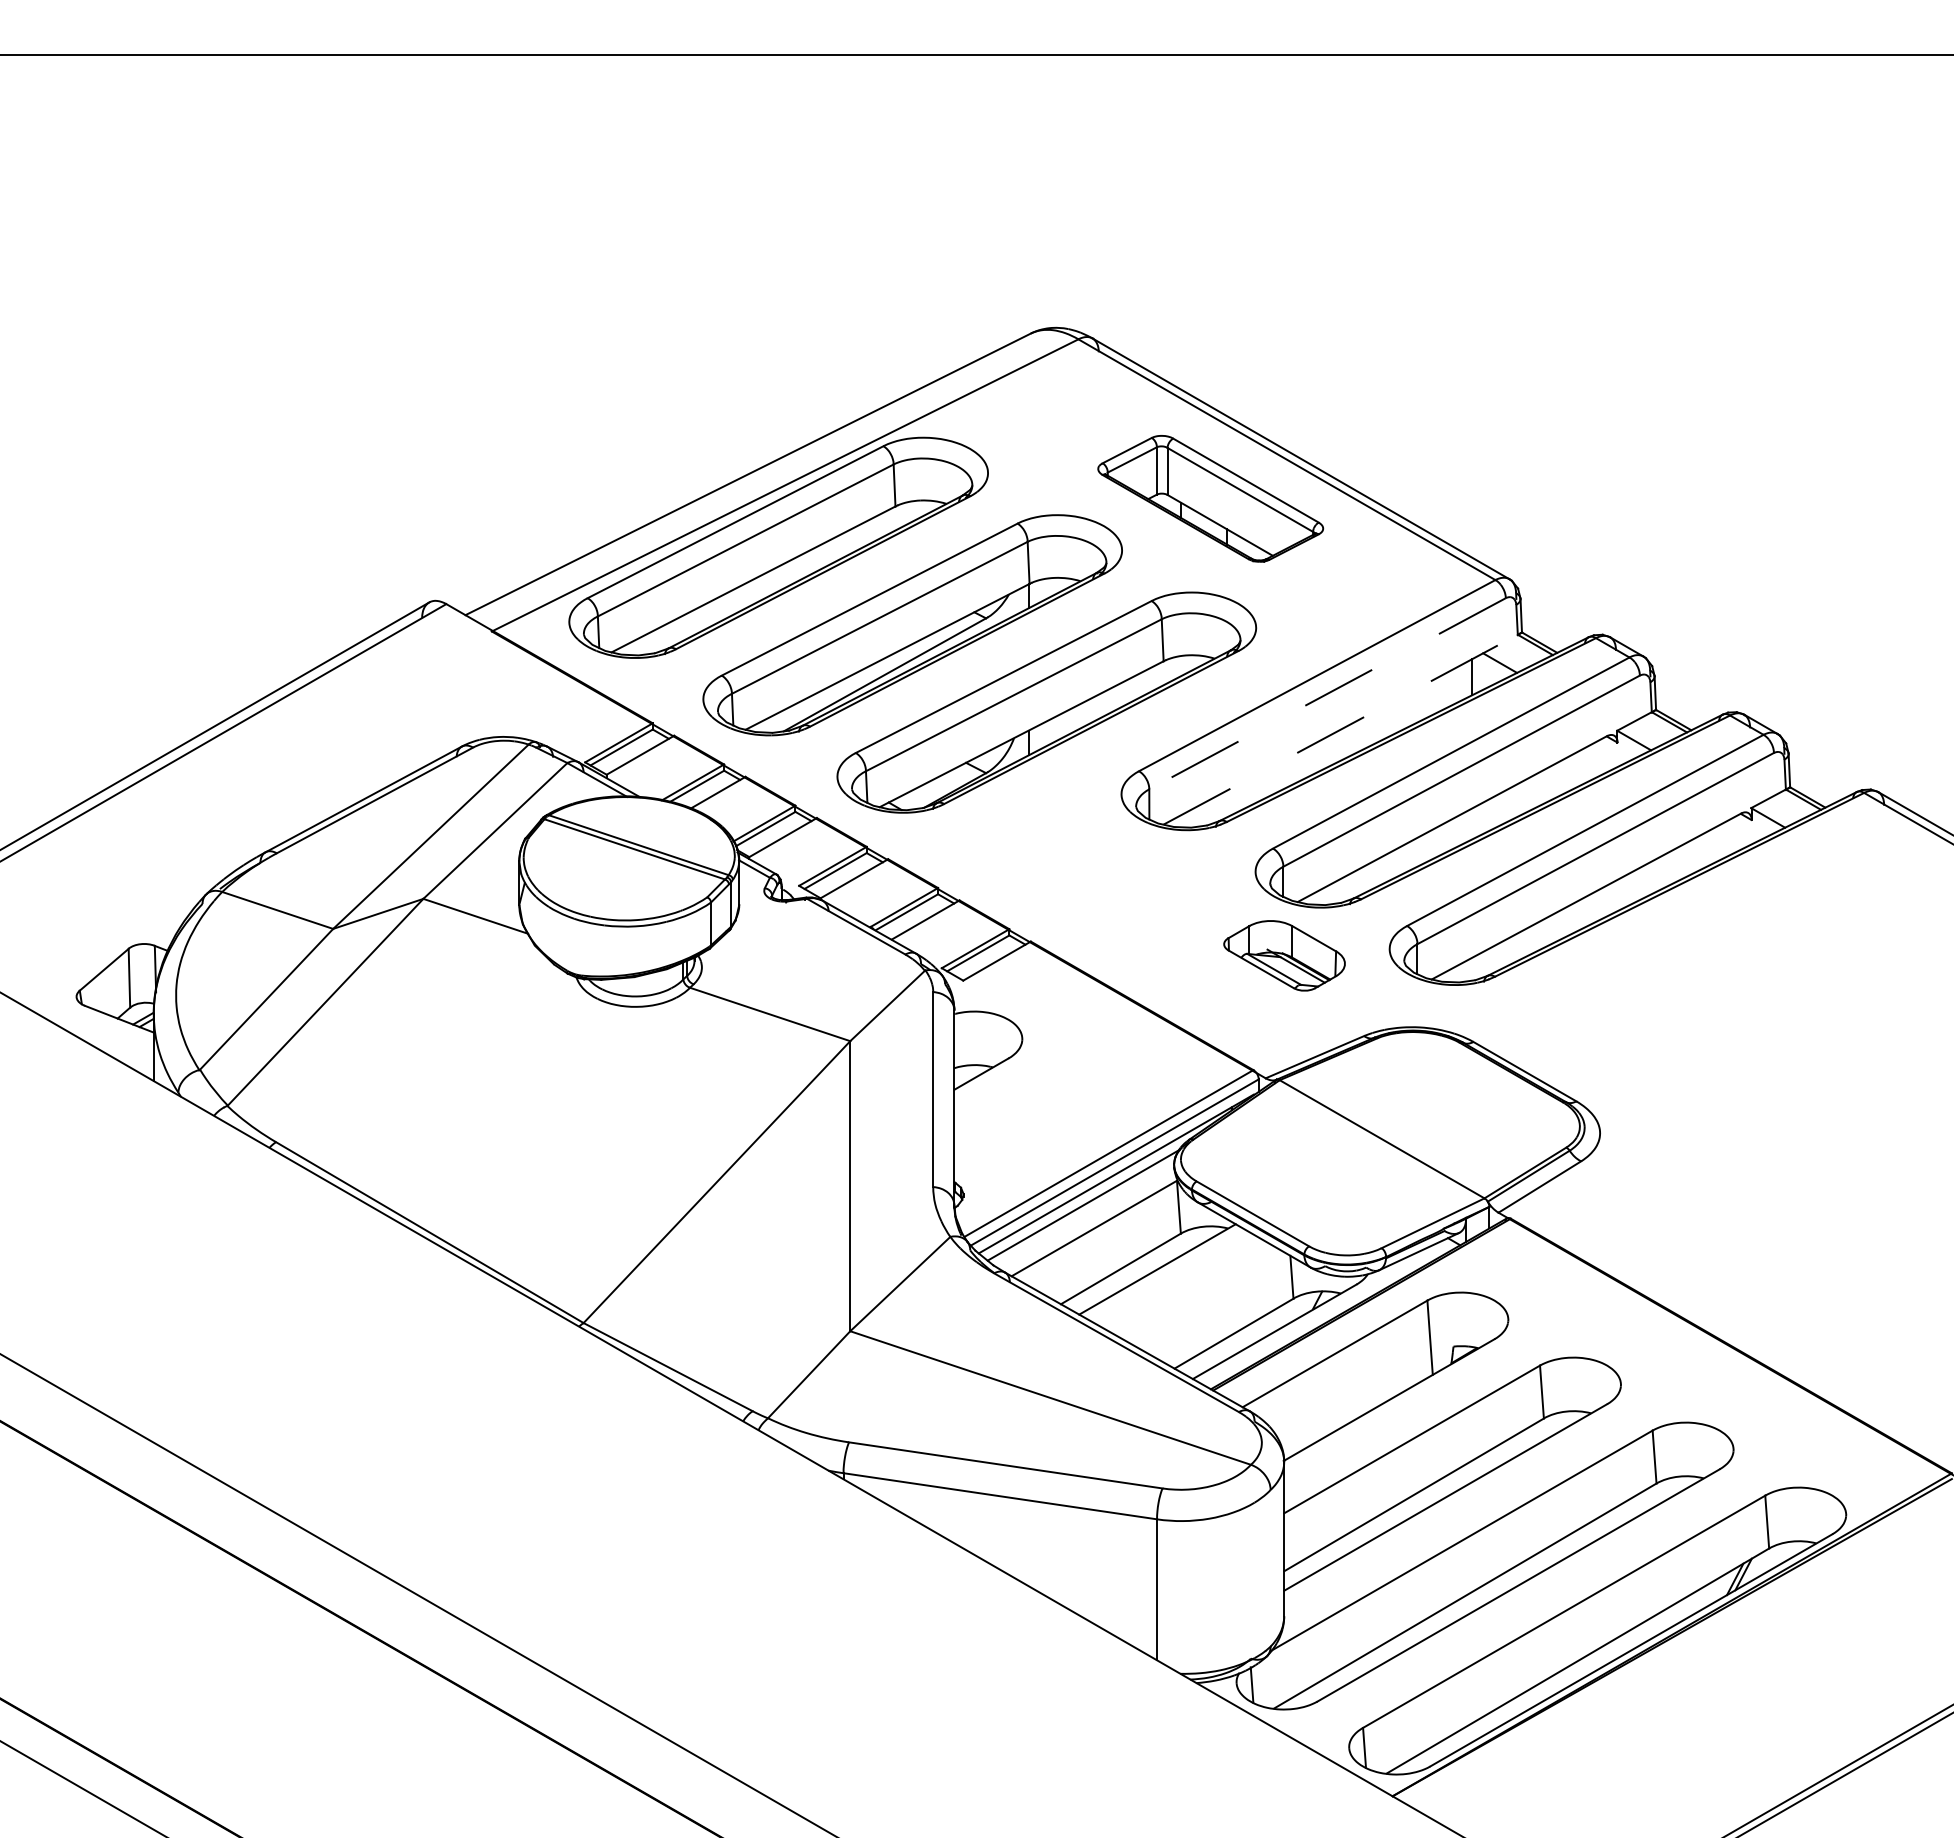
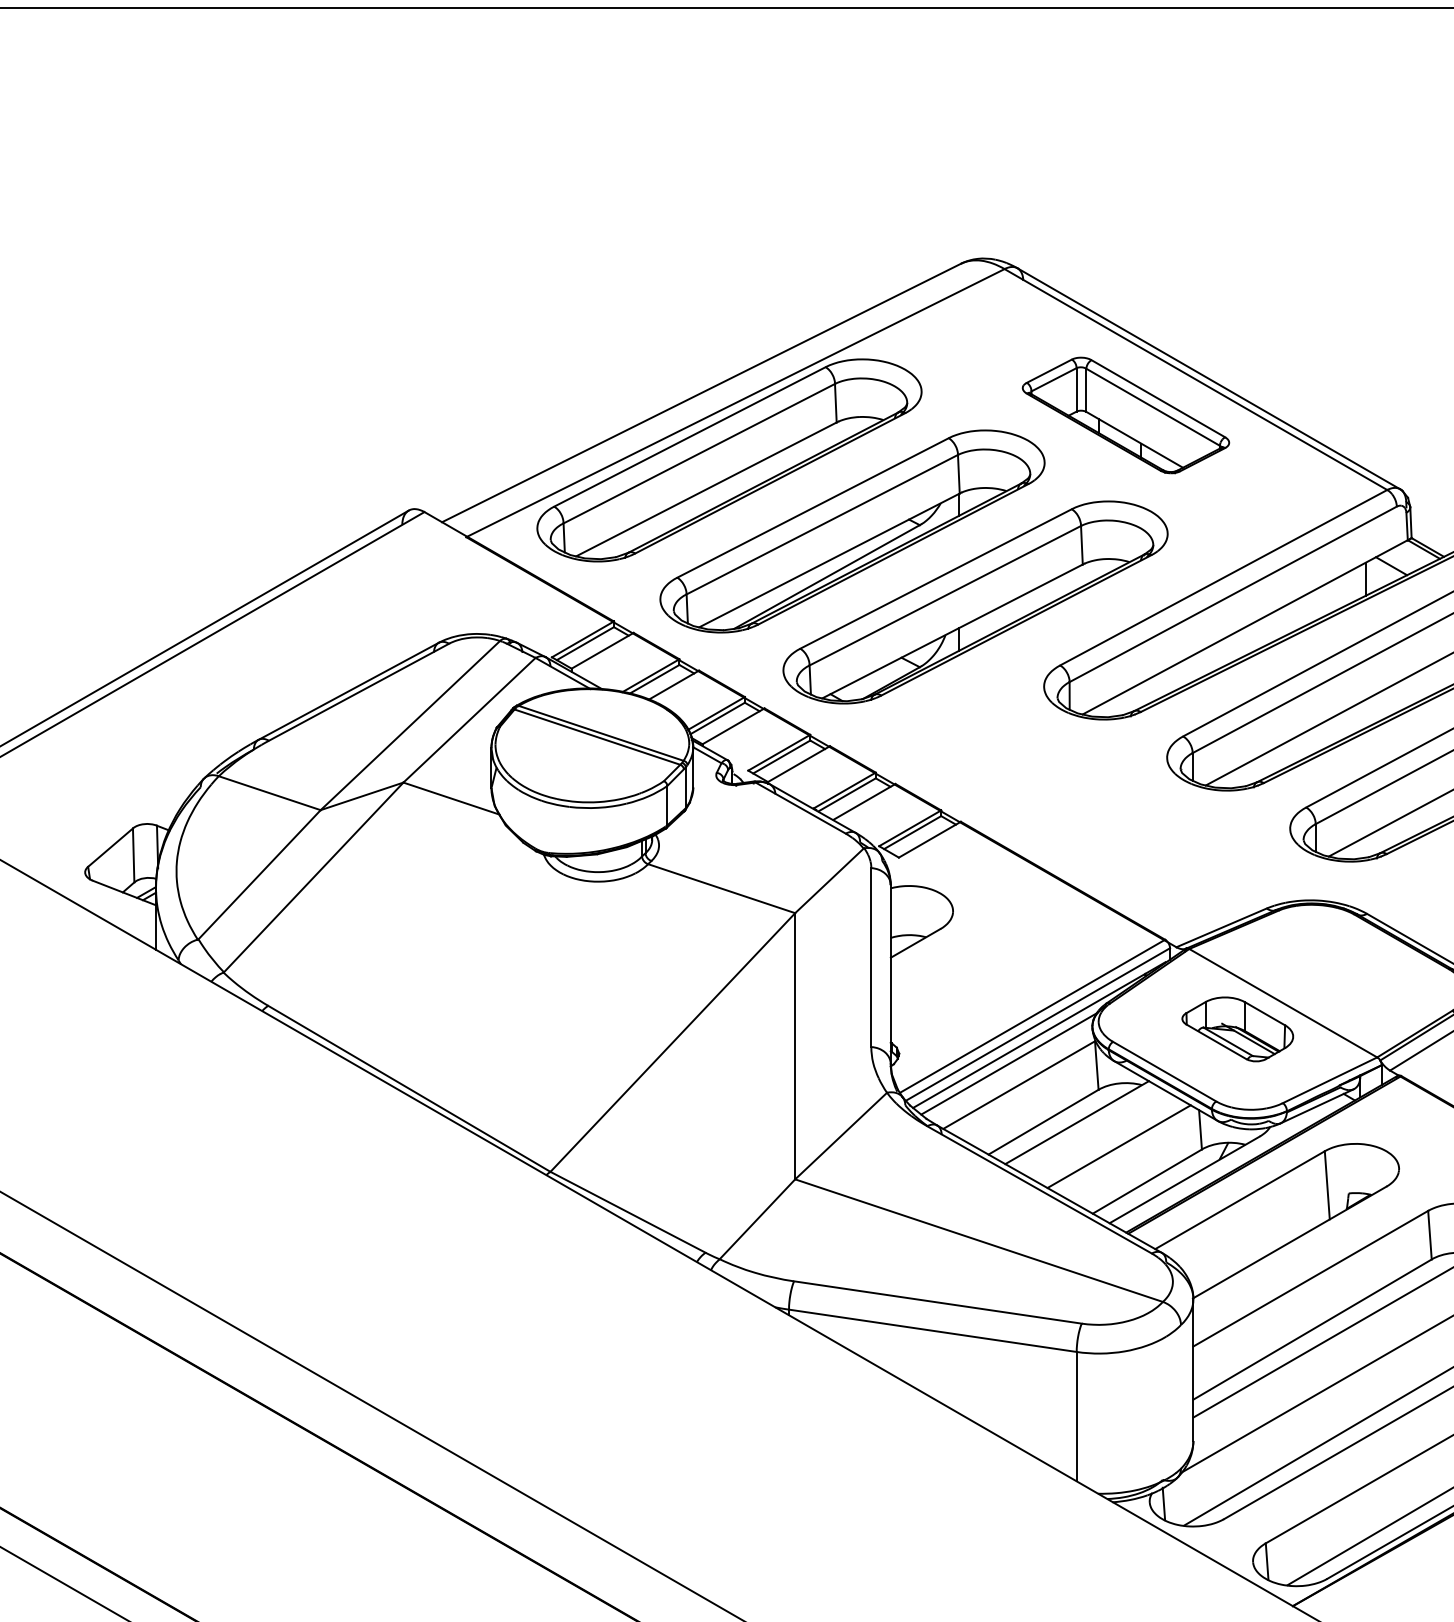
line: (1327, 694) -> (1233, 595), dashed -> solid
line: (1340, 729) -> (1245, 627), dashed -> solid
part: (1284, 955) -> (1237, 1029), moved
line: (1203, 1295) -> (1119, 1146), added

